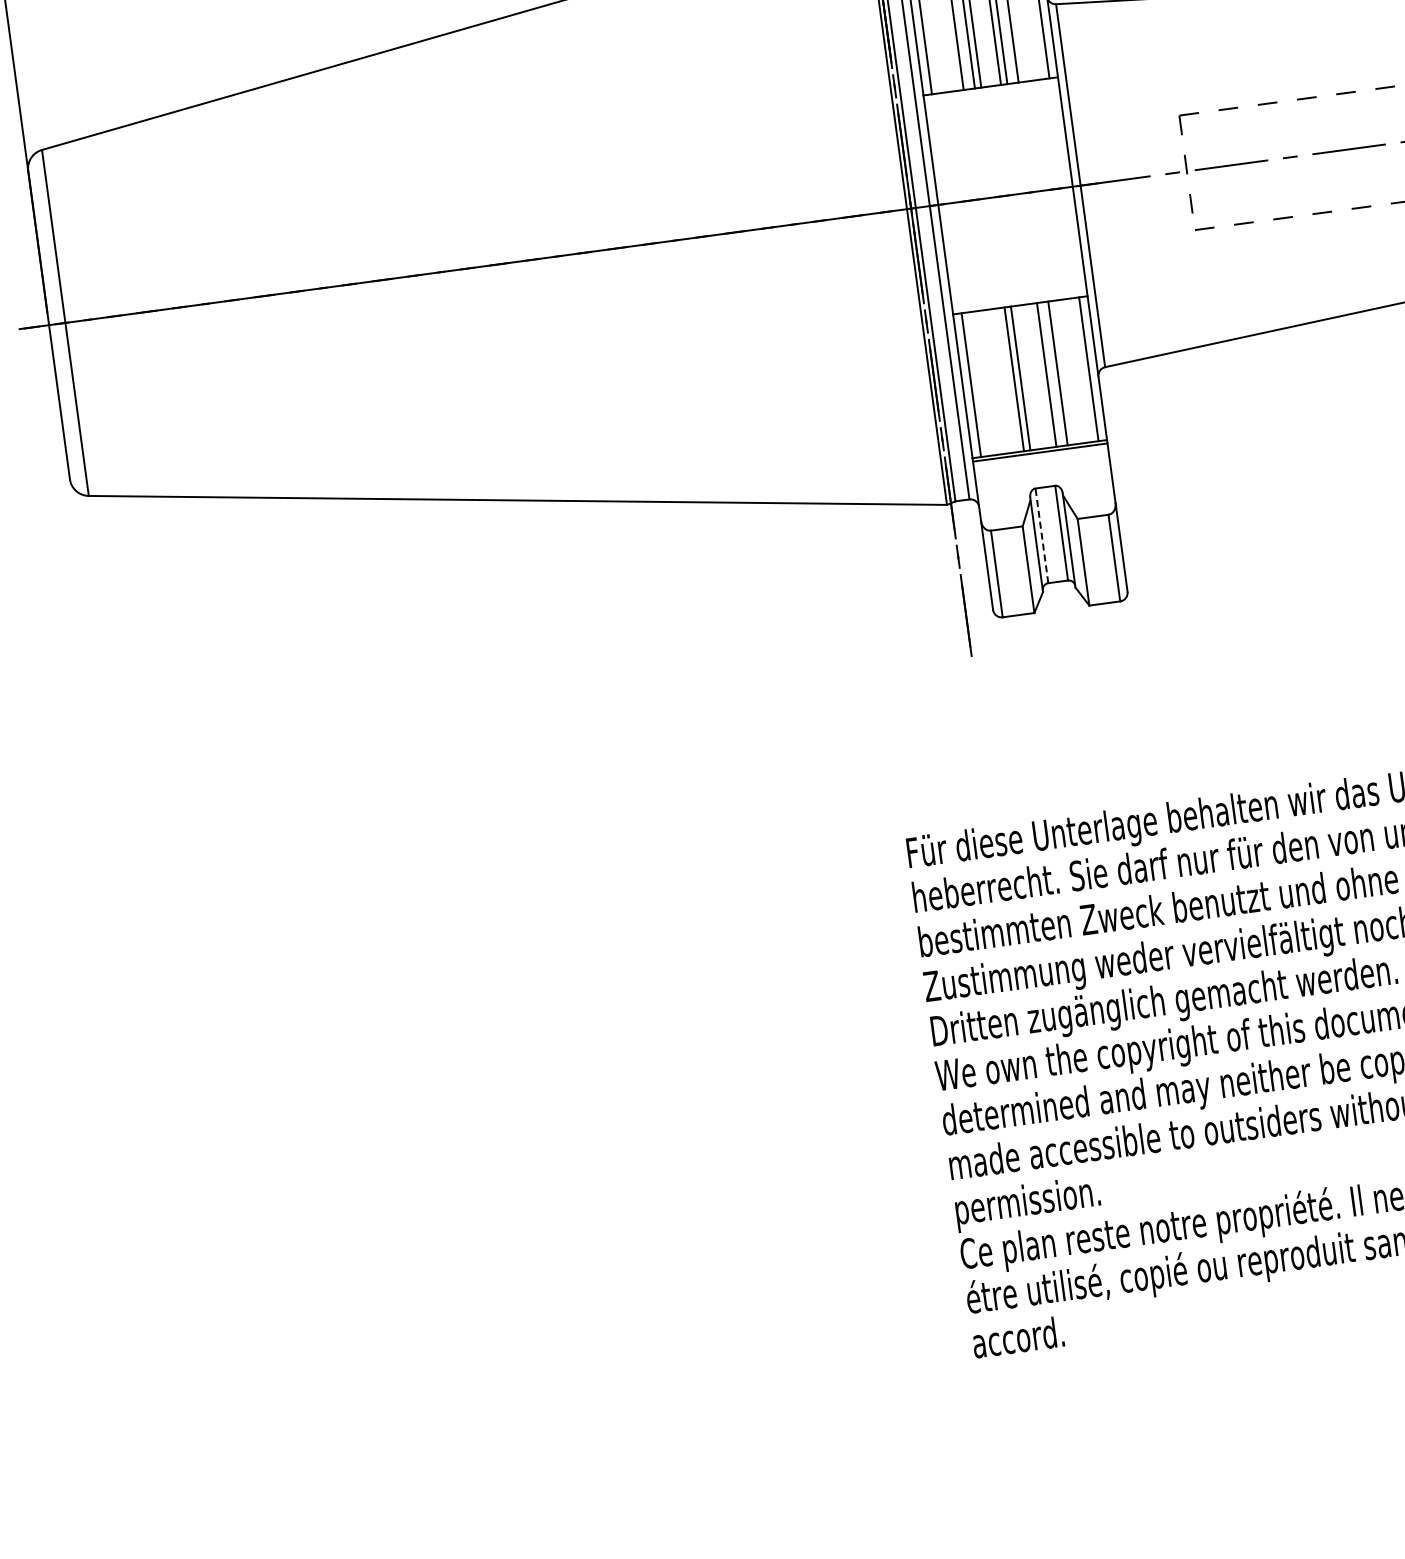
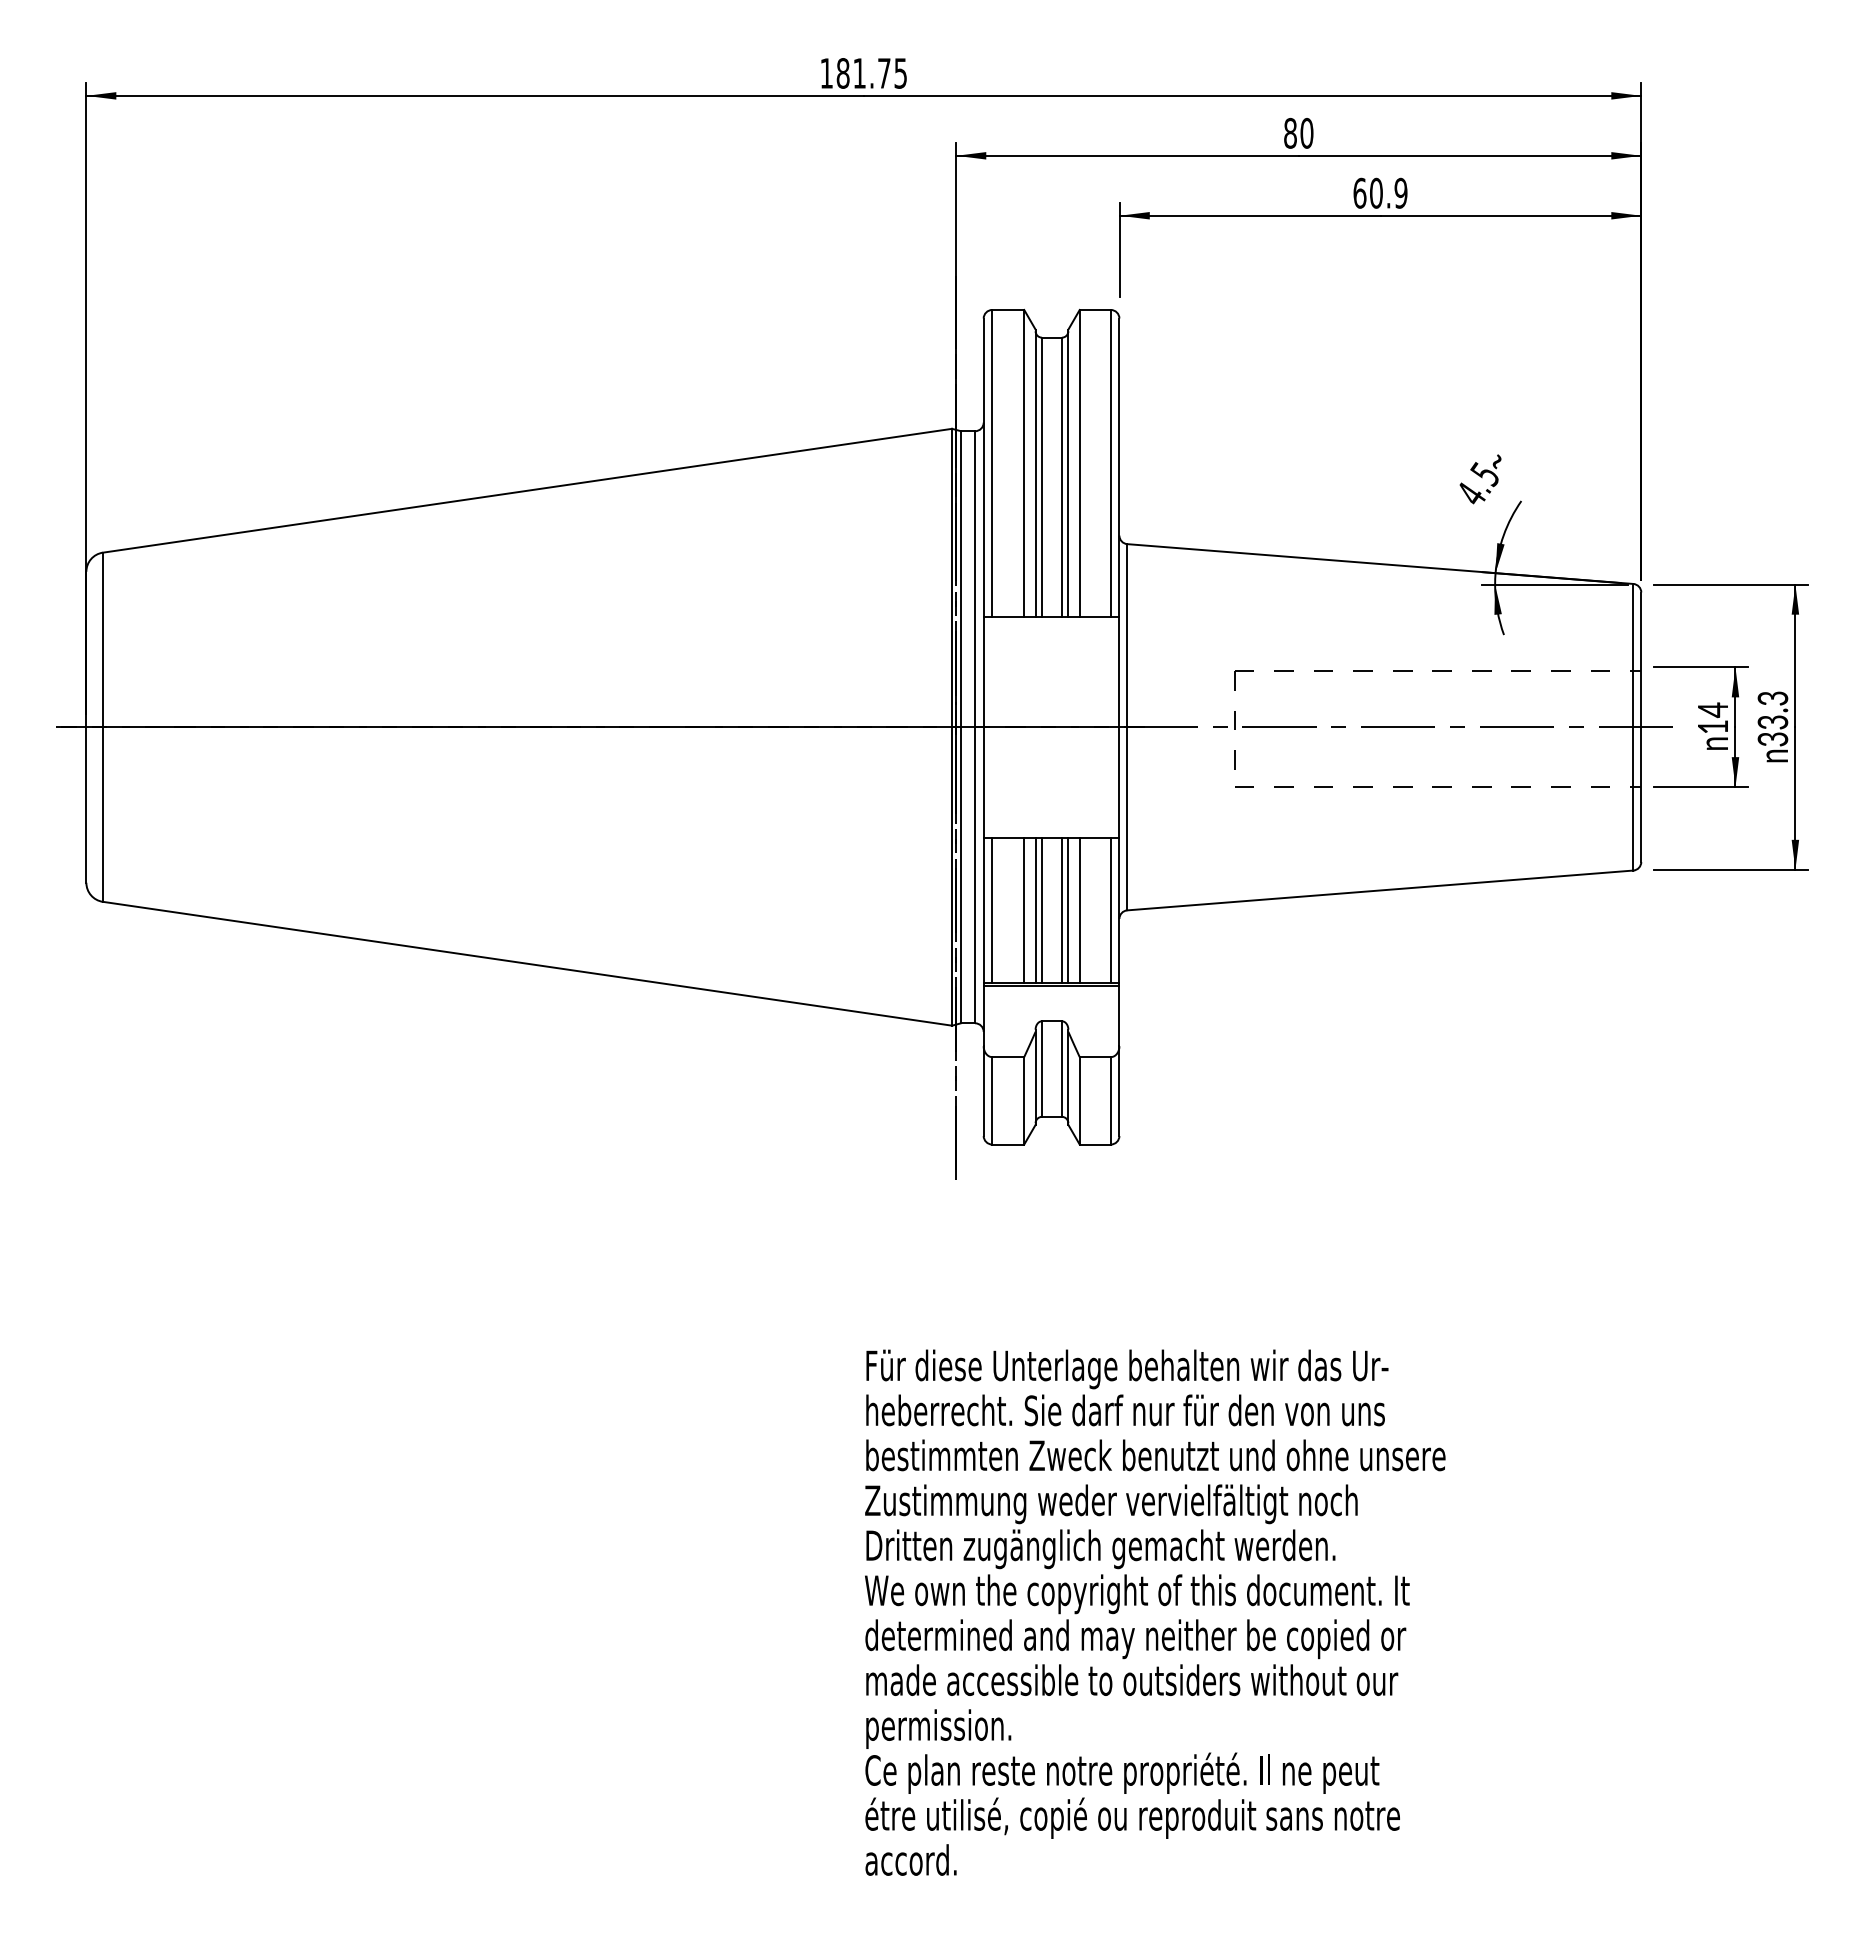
line: (1039, 375) -> (1061, 909), added
line: (1003, 380) -> (1024, 909), added
line: (1042, 536) -> (1042, 1069), dashed -> solid

